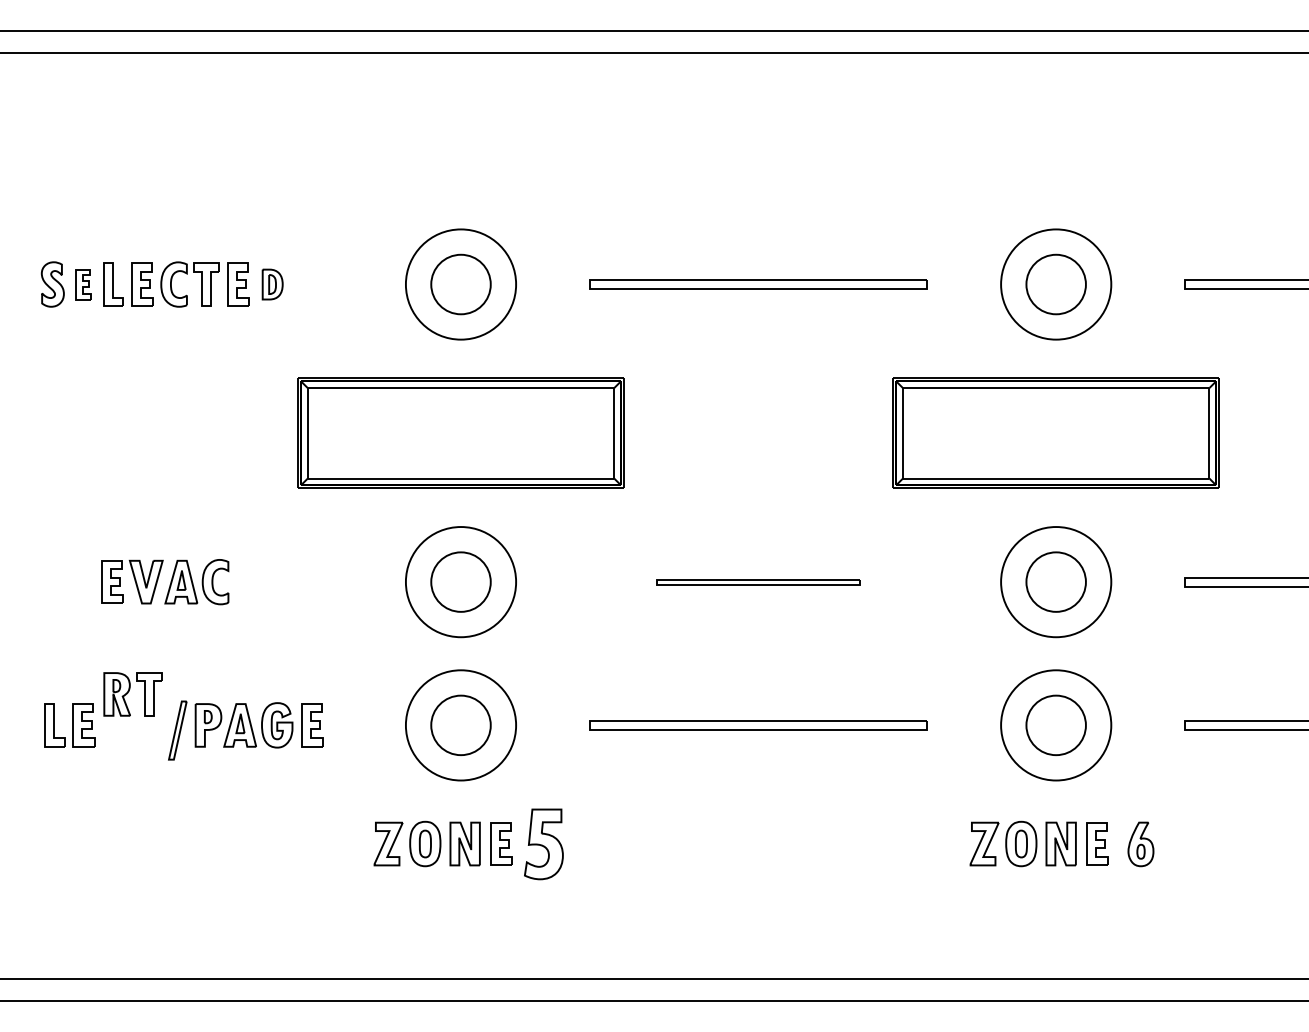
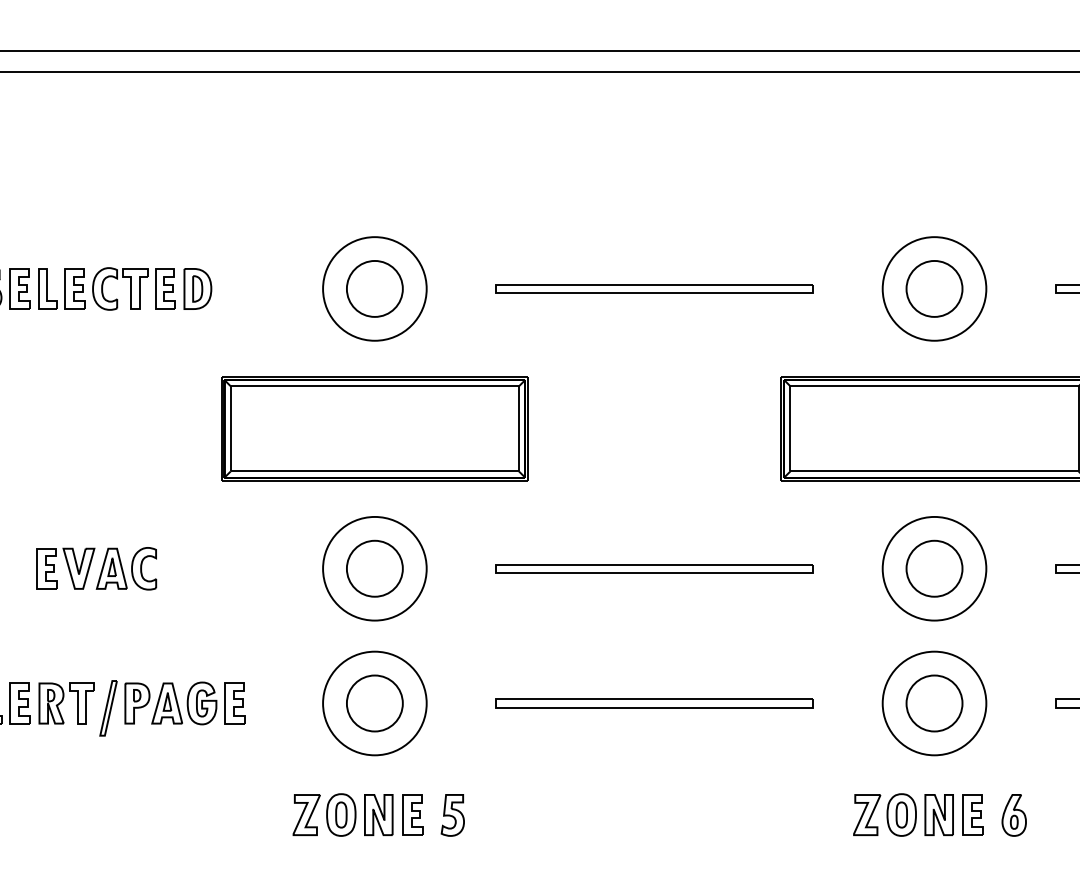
part: (83, 284) -> (19, 288), size x1.43
part: (272, 284) -> (197, 288), size x1.43
part: (758, 582) -> (654, 569), size x1.67
part: (132, 694) -> (65, 703), moved
part: (543, 844) -> (452, 815), size x0.62

